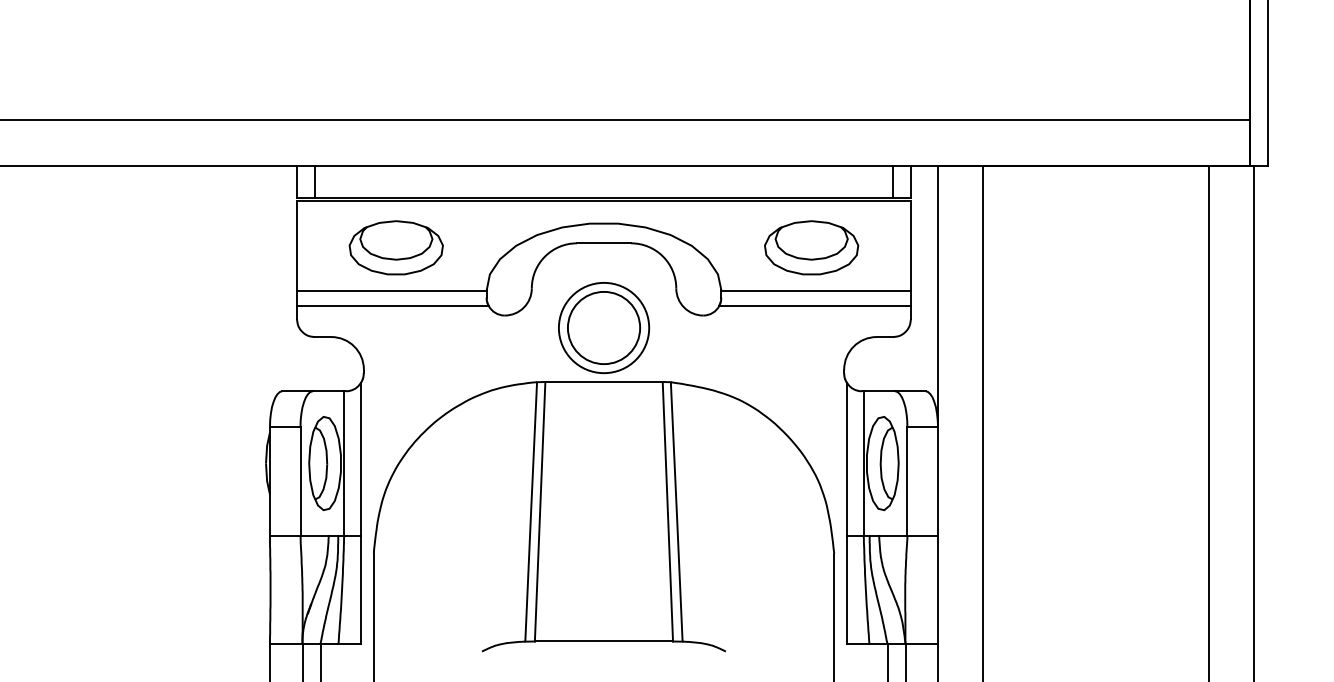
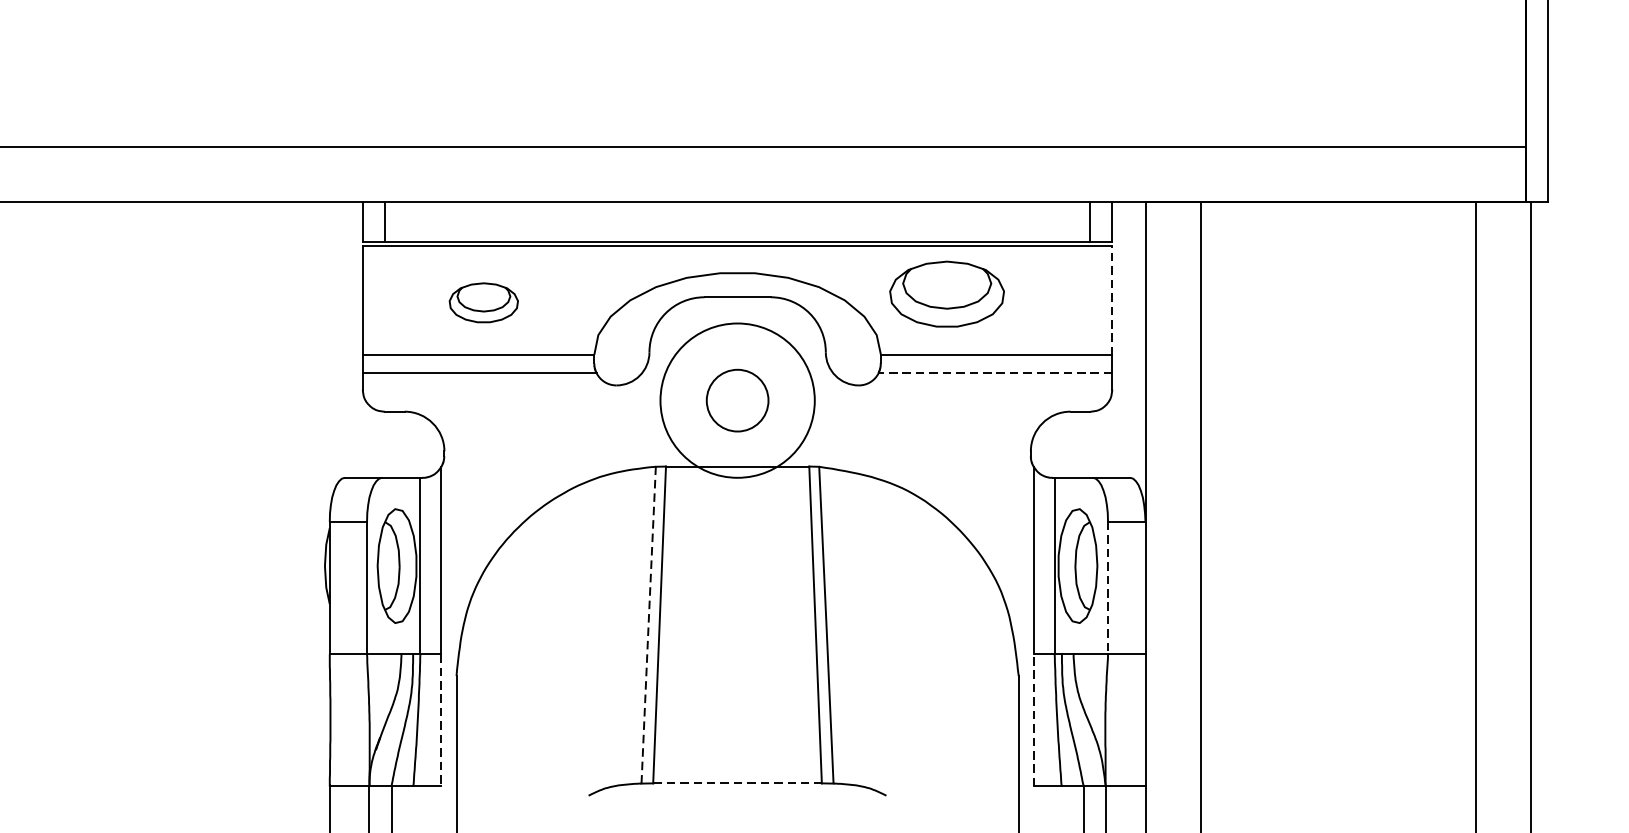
line: (911, 246) -> (1113, 301), solid -> dashed
part: (395, 247) -> (483, 302), size x0.6
part: (811, 247) -> (946, 293), moved
line: (815, 305) -> (995, 373), solid -> dashed
circle: (603, 327) -> (736, 400), size x0.7
circle: (603, 327) -> (736, 400), size x1.4
line: (907, 482) -> (1108, 589), solid -> dashed
line: (531, 511) -> (649, 624), solid -> dashed
line: (846, 589) -> (1033, 719), solid -> dashed
line: (361, 590) -> (441, 721), solid -> dashed
line: (604, 641) -> (738, 783), solid -> dashed

